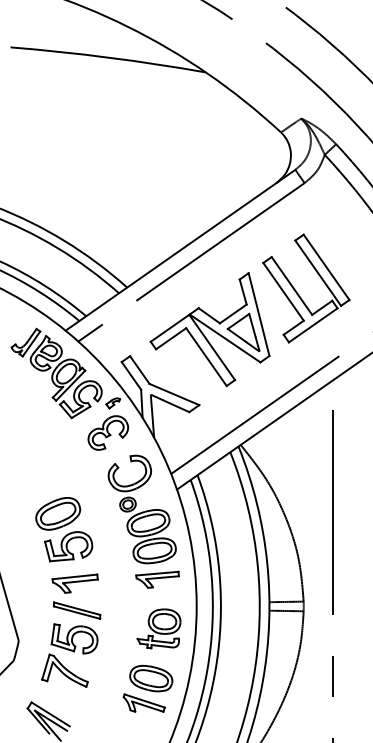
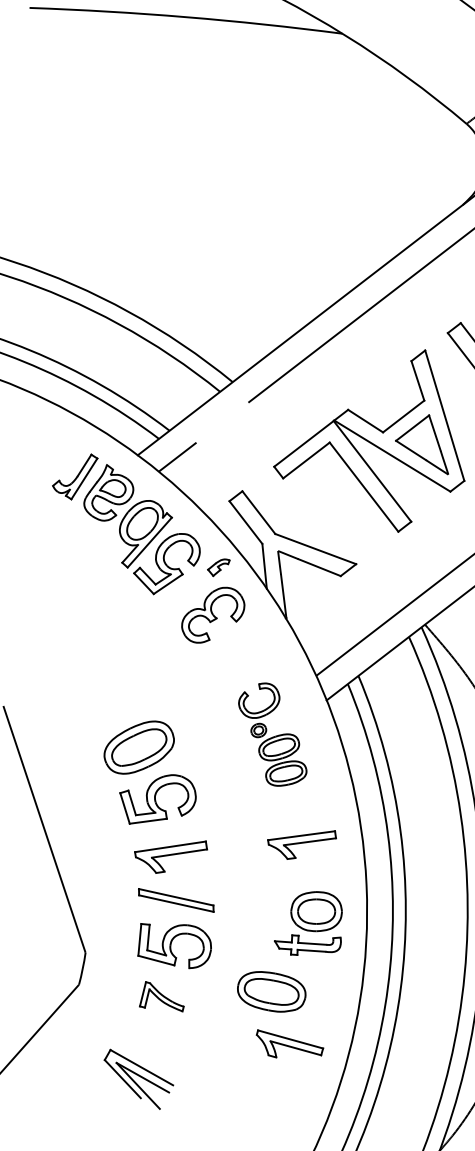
part: (141, 509) -> (271, 734), size x0.6
part: (64, 670) -> (160, 996), size x0.6
part: (151, 678) -> (272, 991), moved

